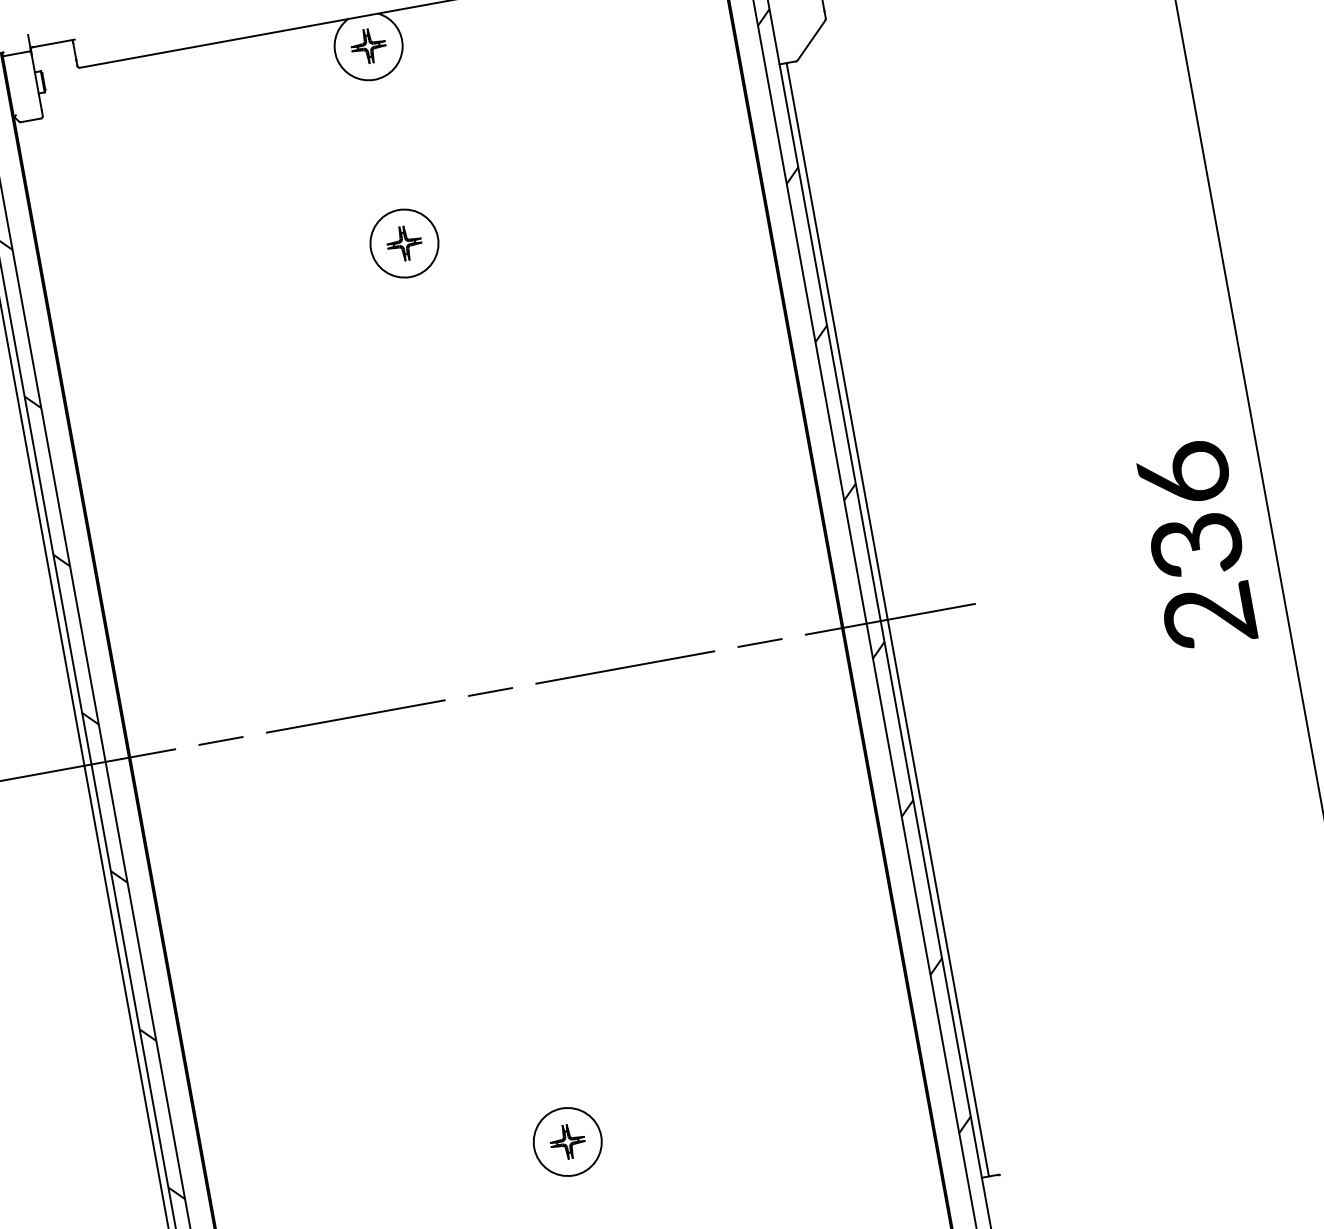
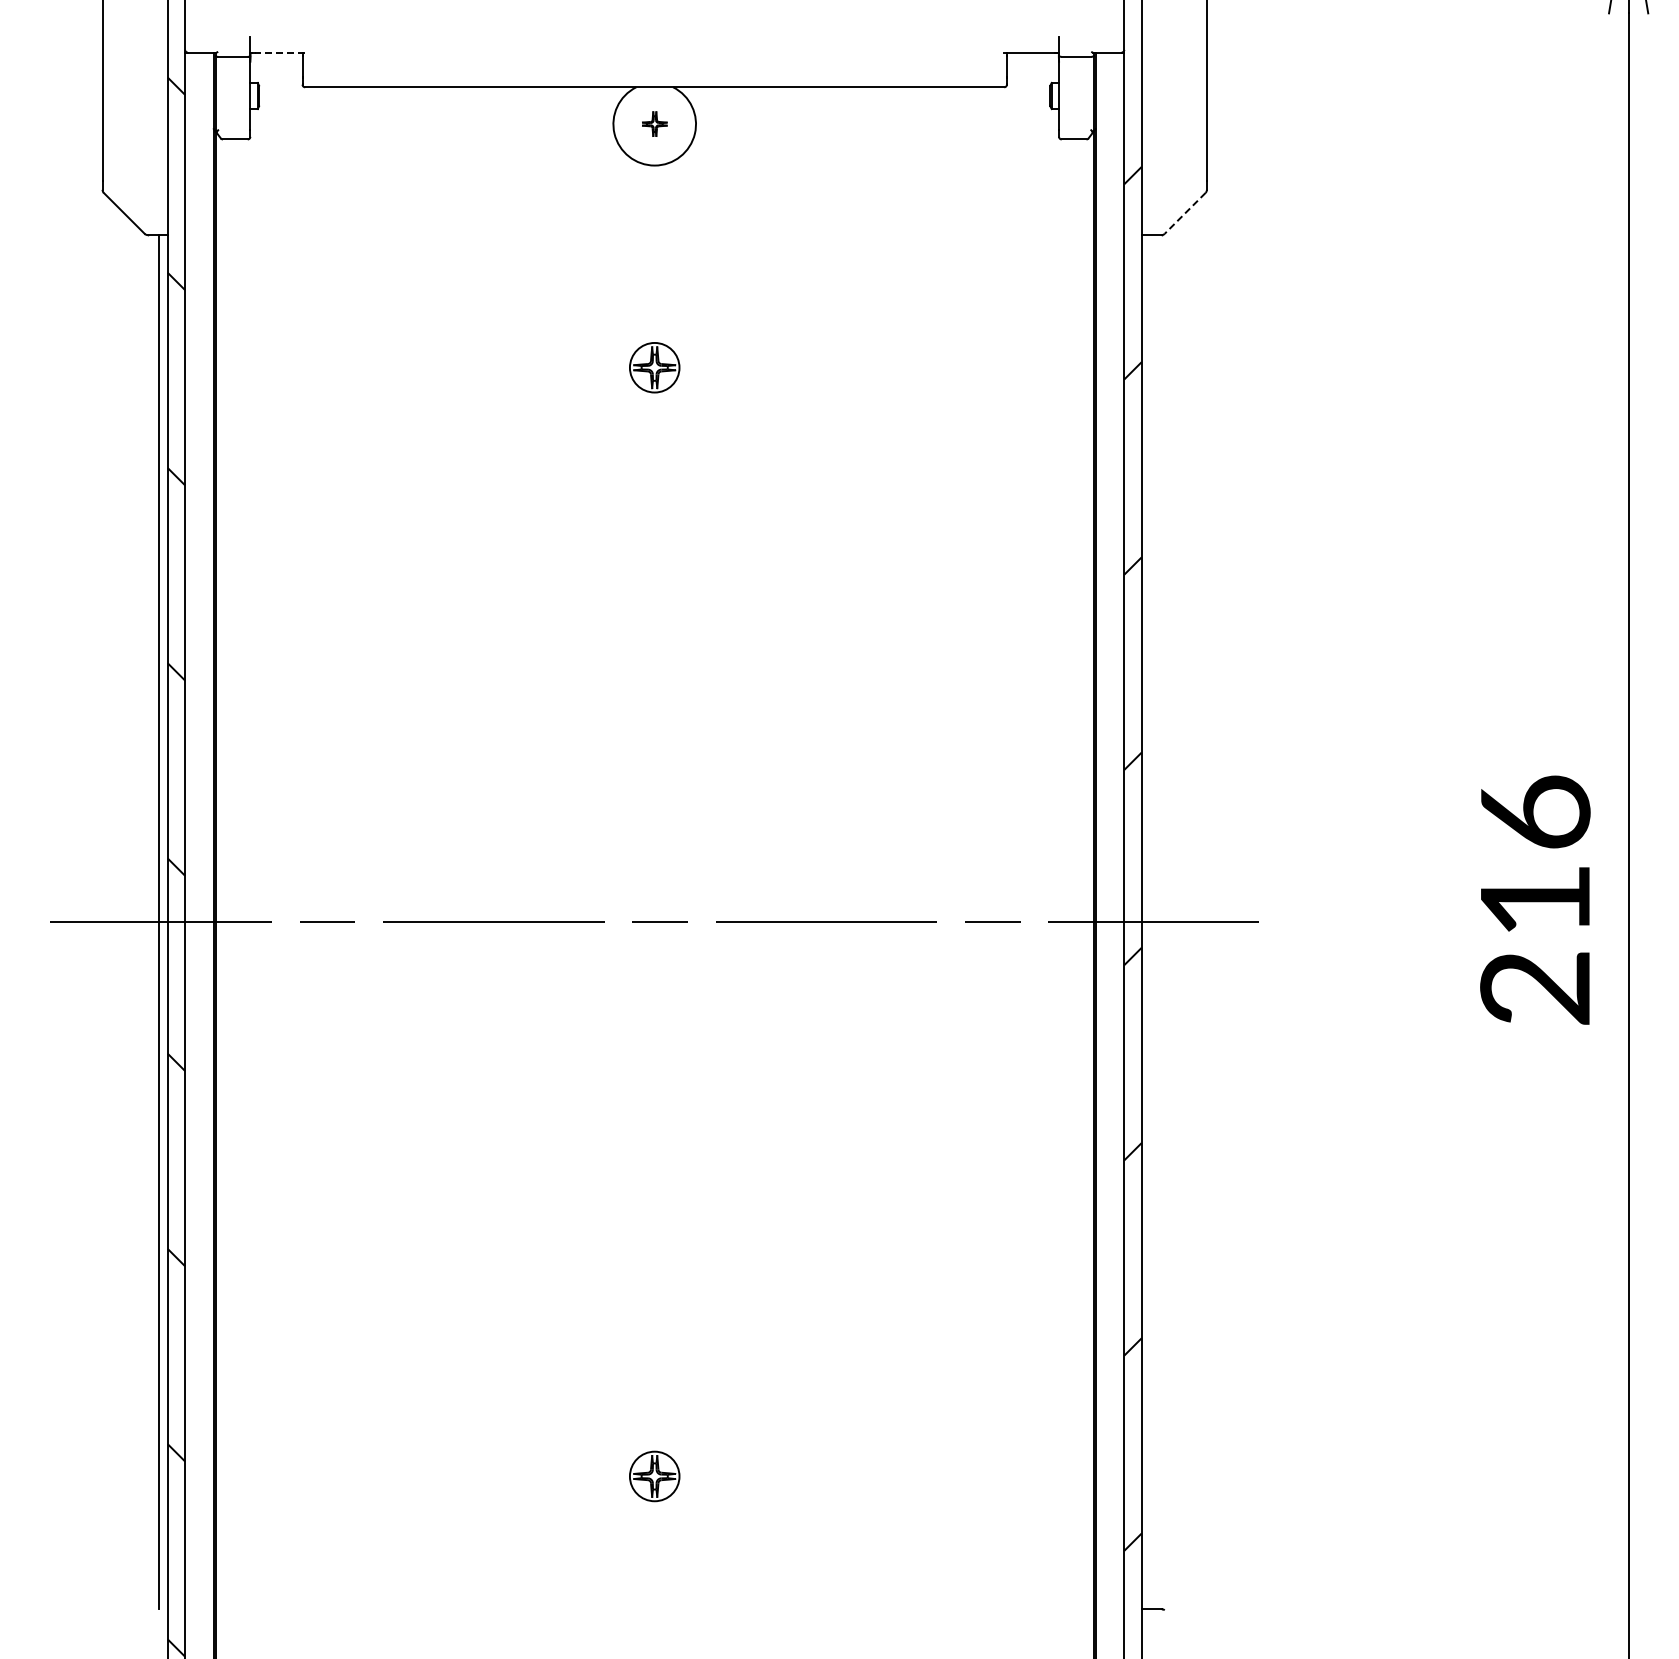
line: (811, 40) -> (1185, 213), solid -> dashed
line: (54, 43) -> (279, 52), solid -> dashed
part: (368, 45) -> (654, 123), size x0.6
circle: (404, 243) -> (654, 367), size x0.6
text: (1196, 546) -> (1535, 901), 236 -> 216
line: (887, 620) -> (1150, 922), removed
circle: (567, 1142) -> (654, 1476), size x0.6

